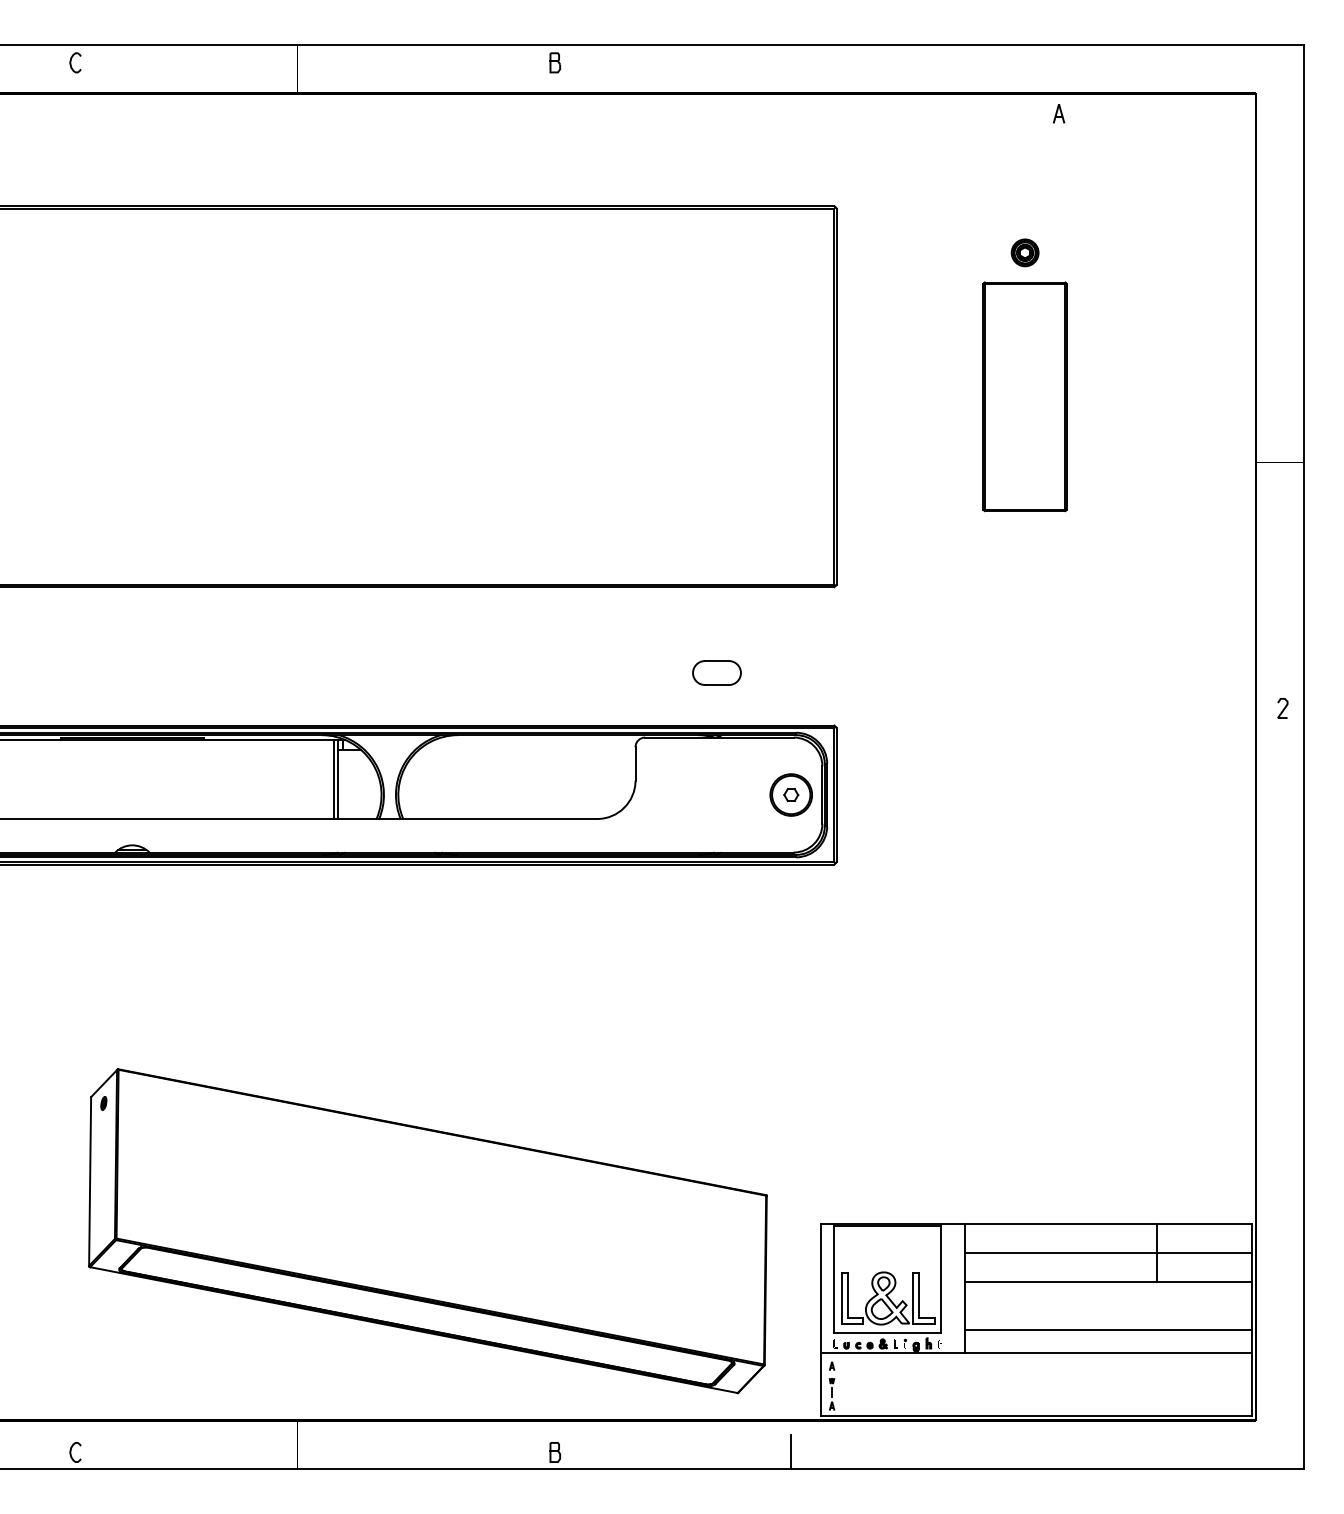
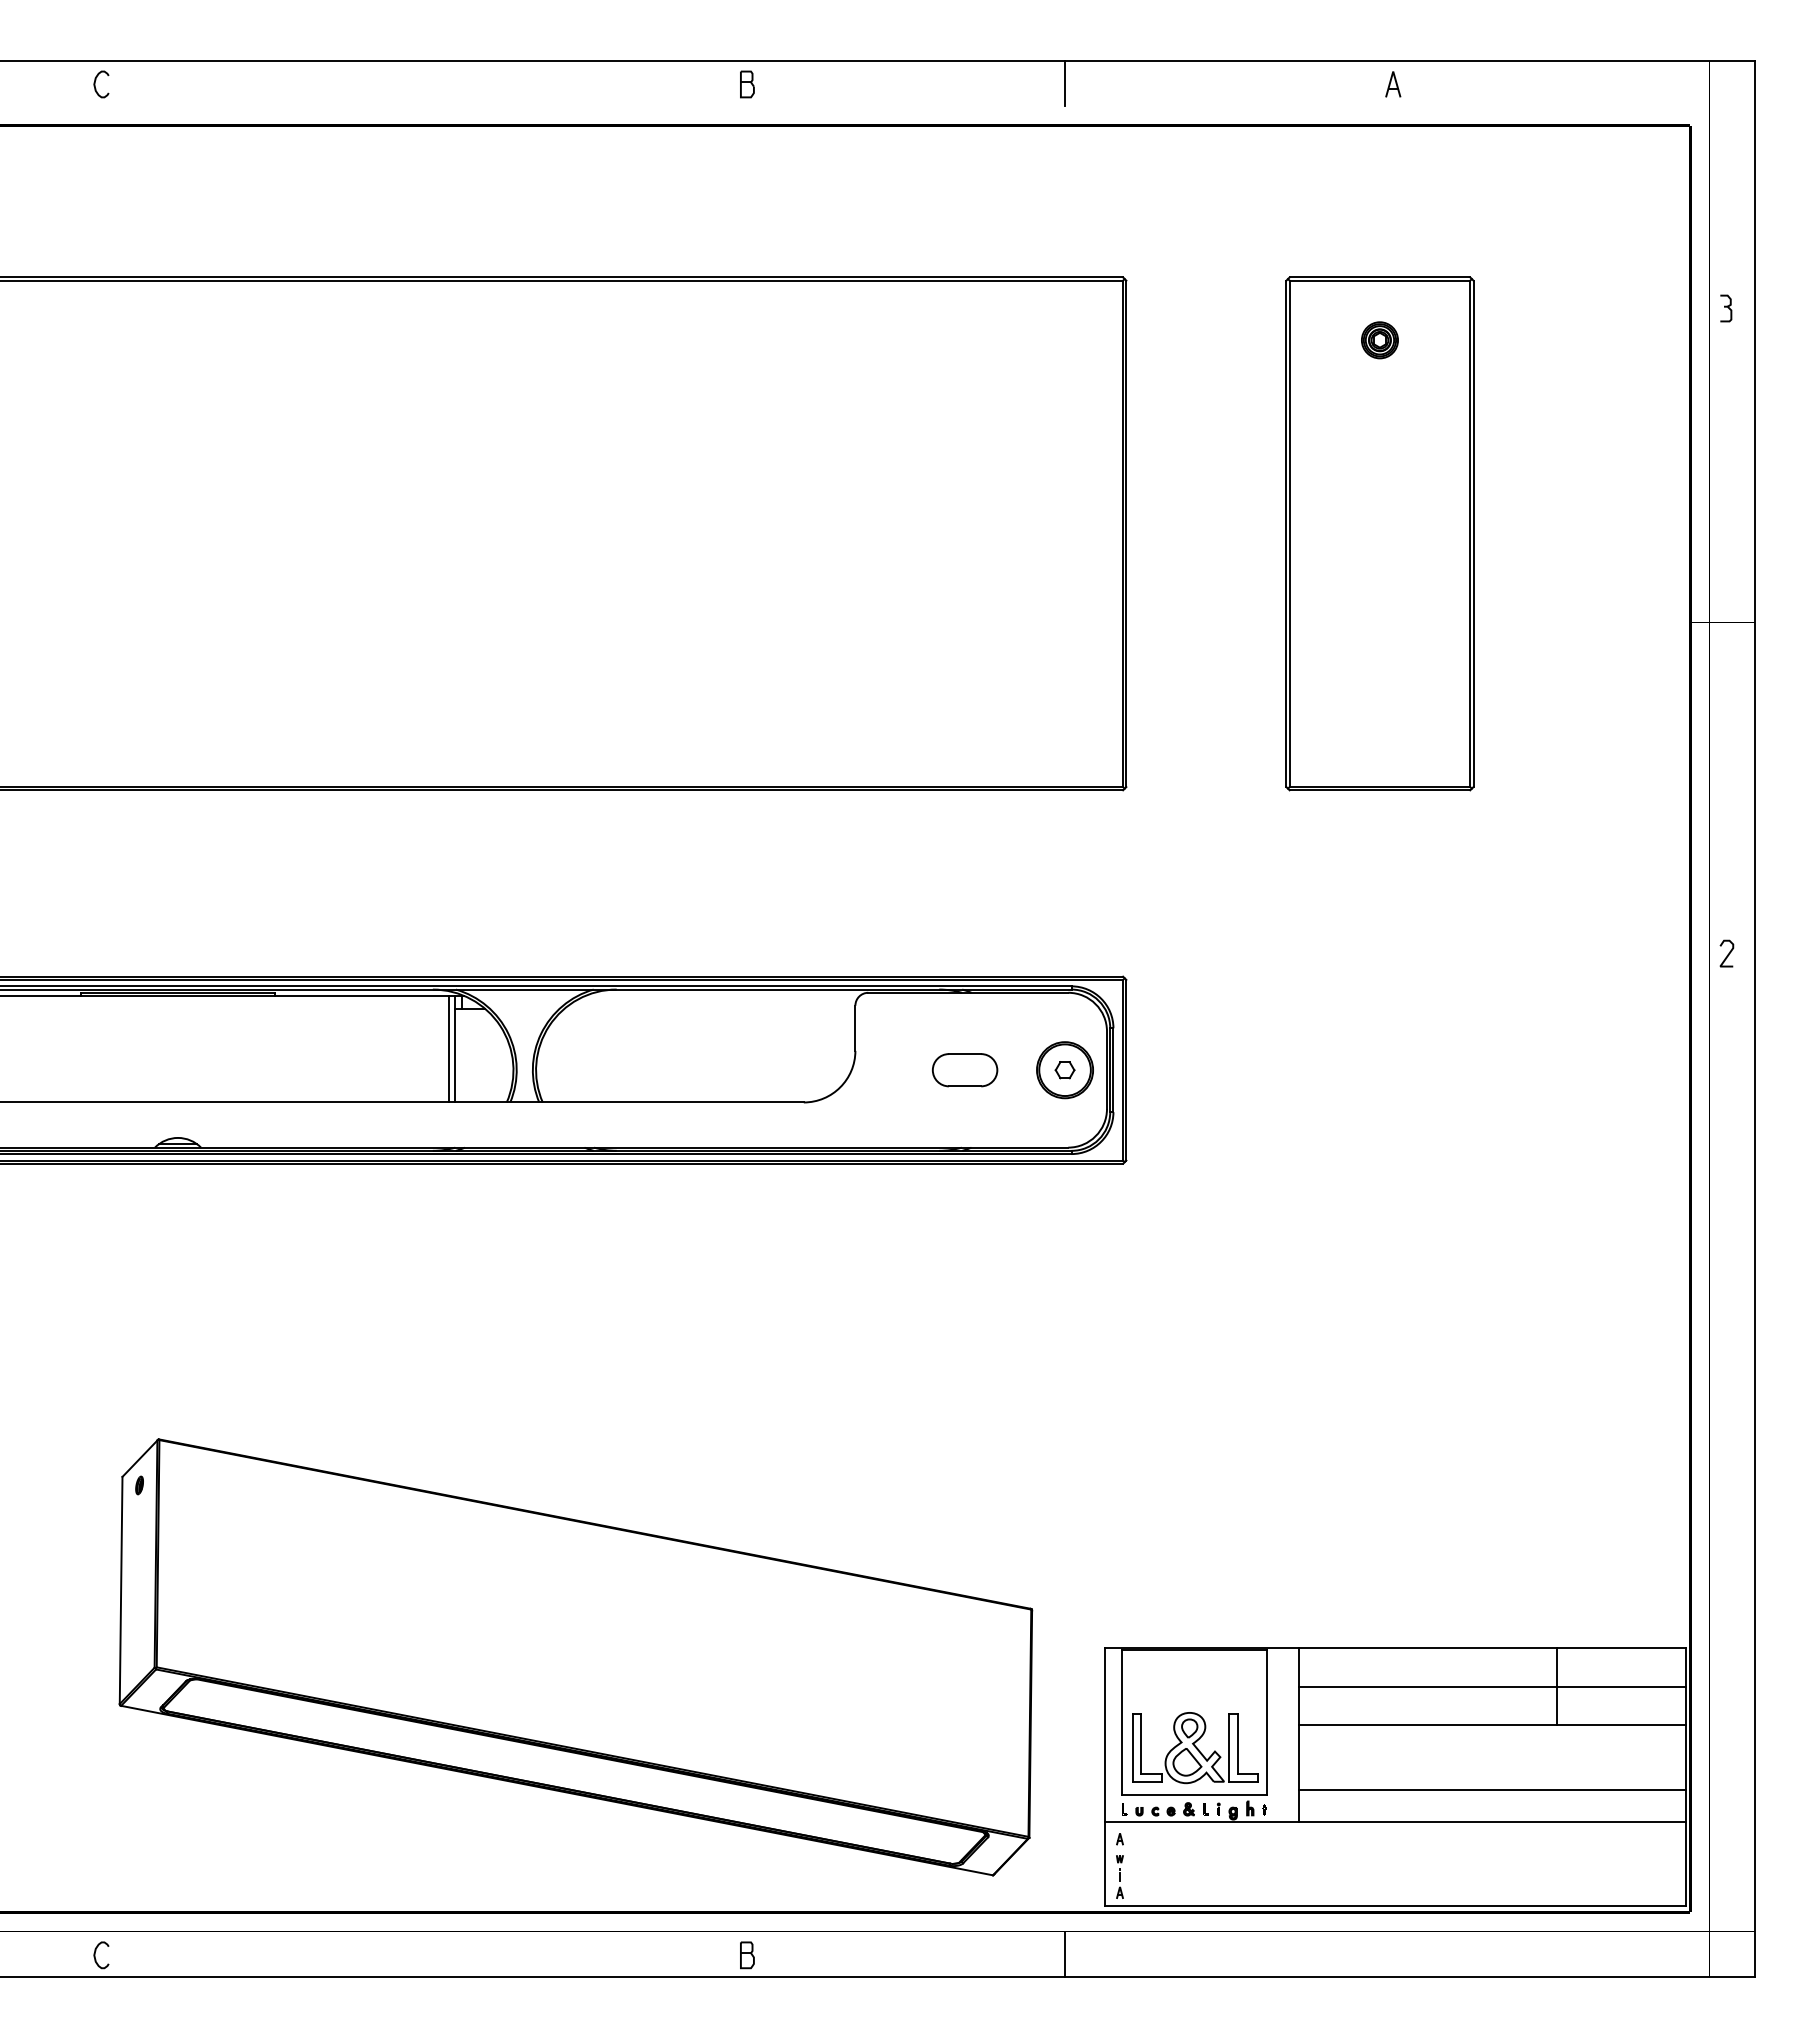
line: (790, 61) -> (1064, 82), added
part: (1059, 113) -> (1393, 83), moved
part: (1282, 228) -> (1726, 307), added
part: (1024, 396) -> (1379, 533), size x1.67
part: (716, 672) -> (964, 1069), moved

